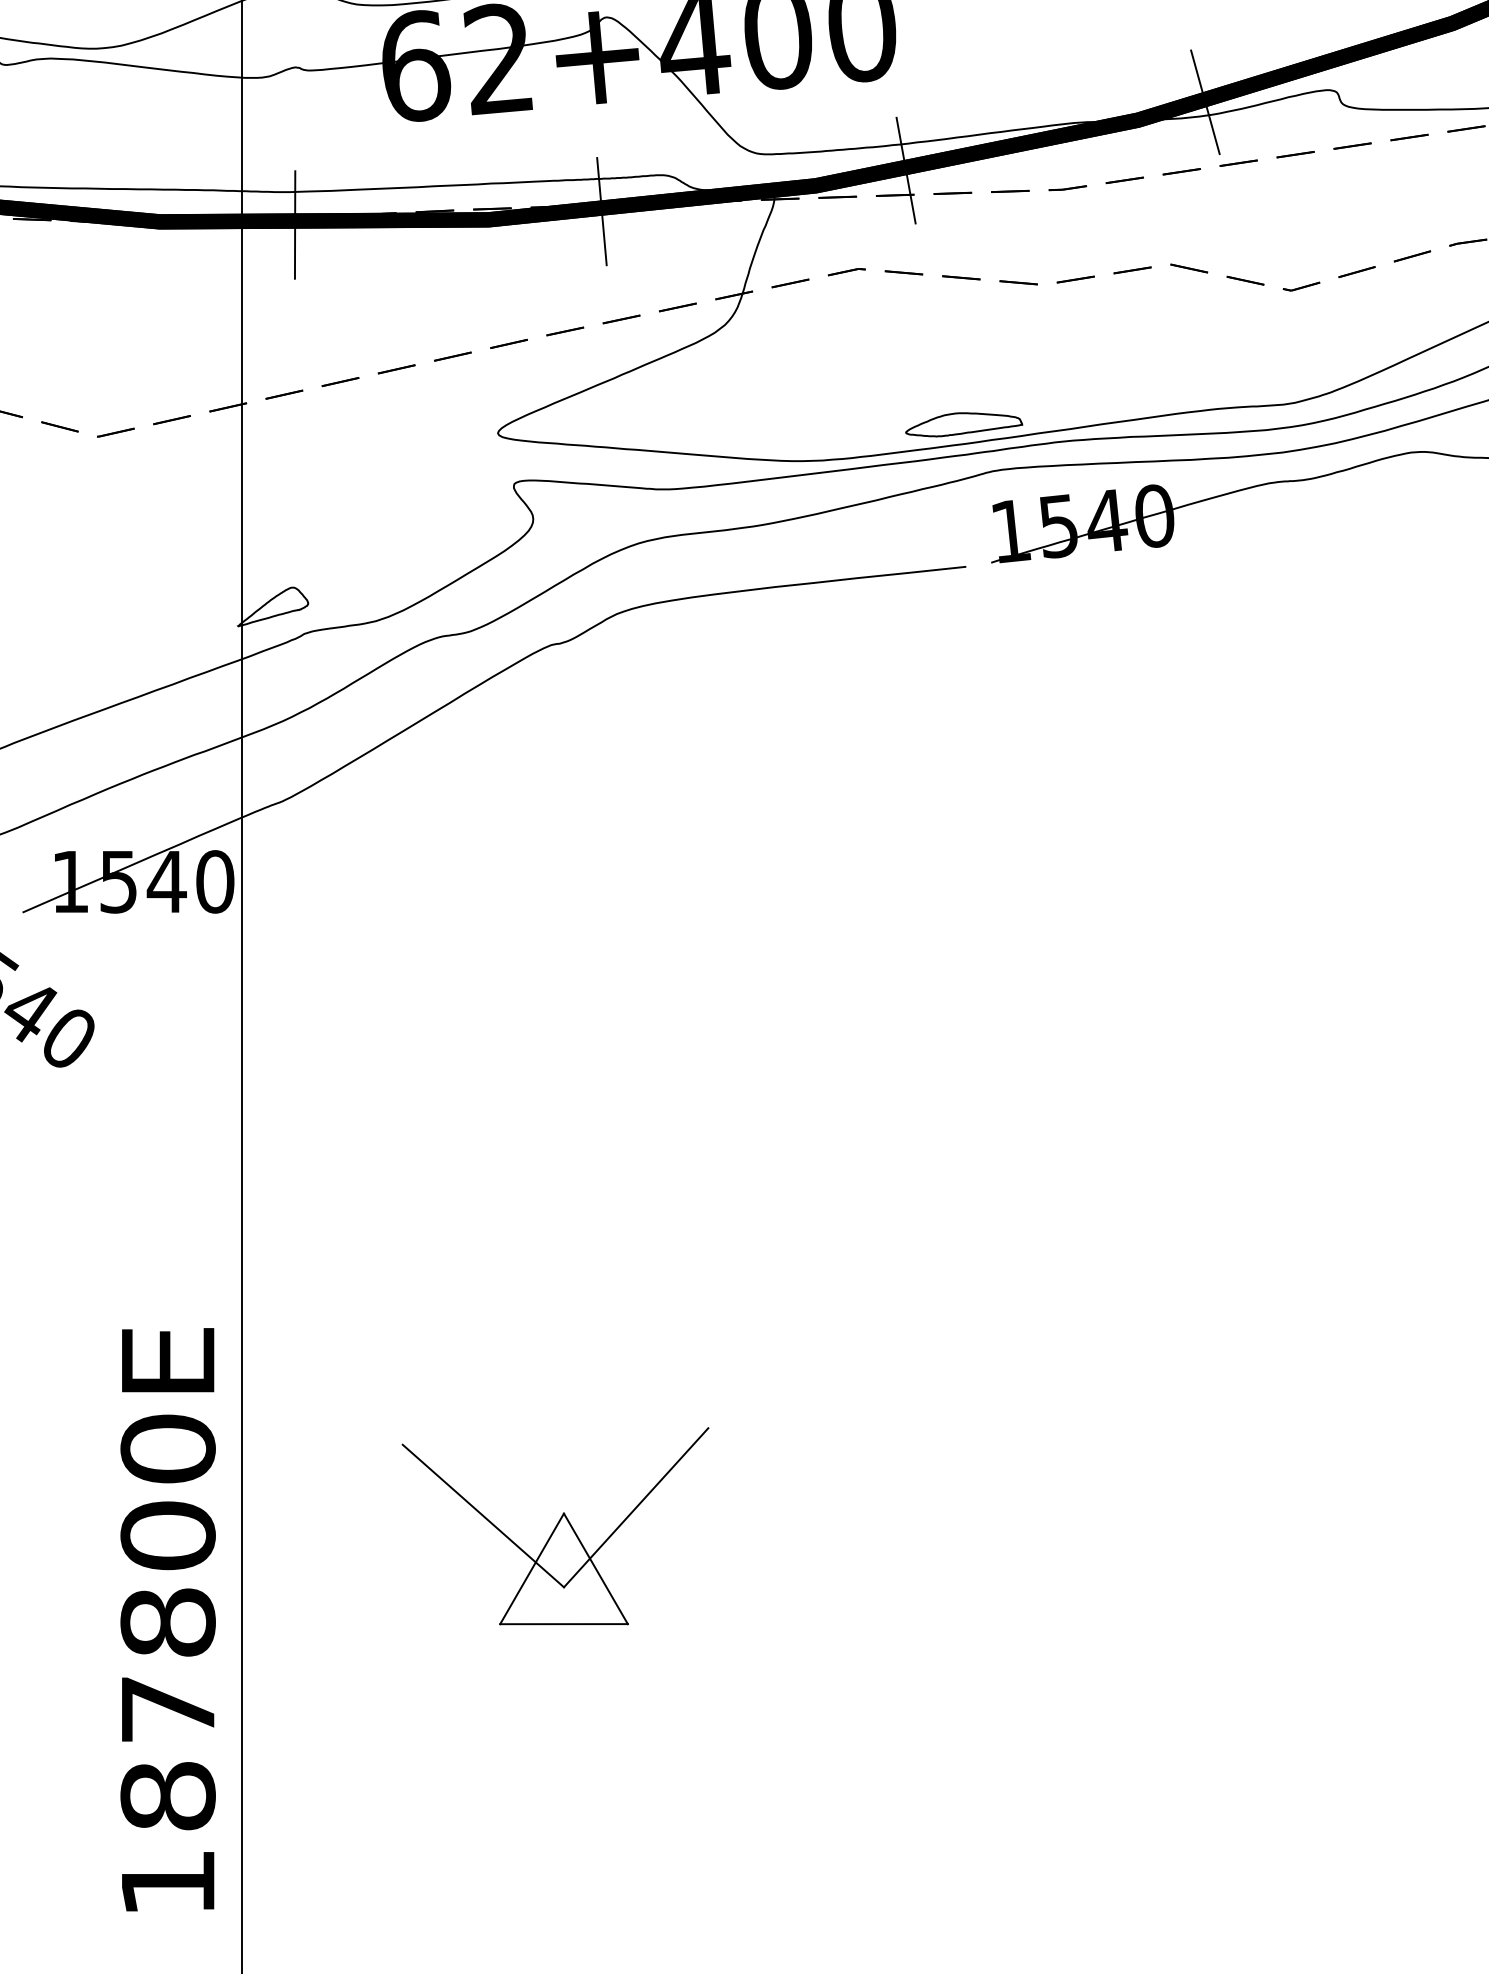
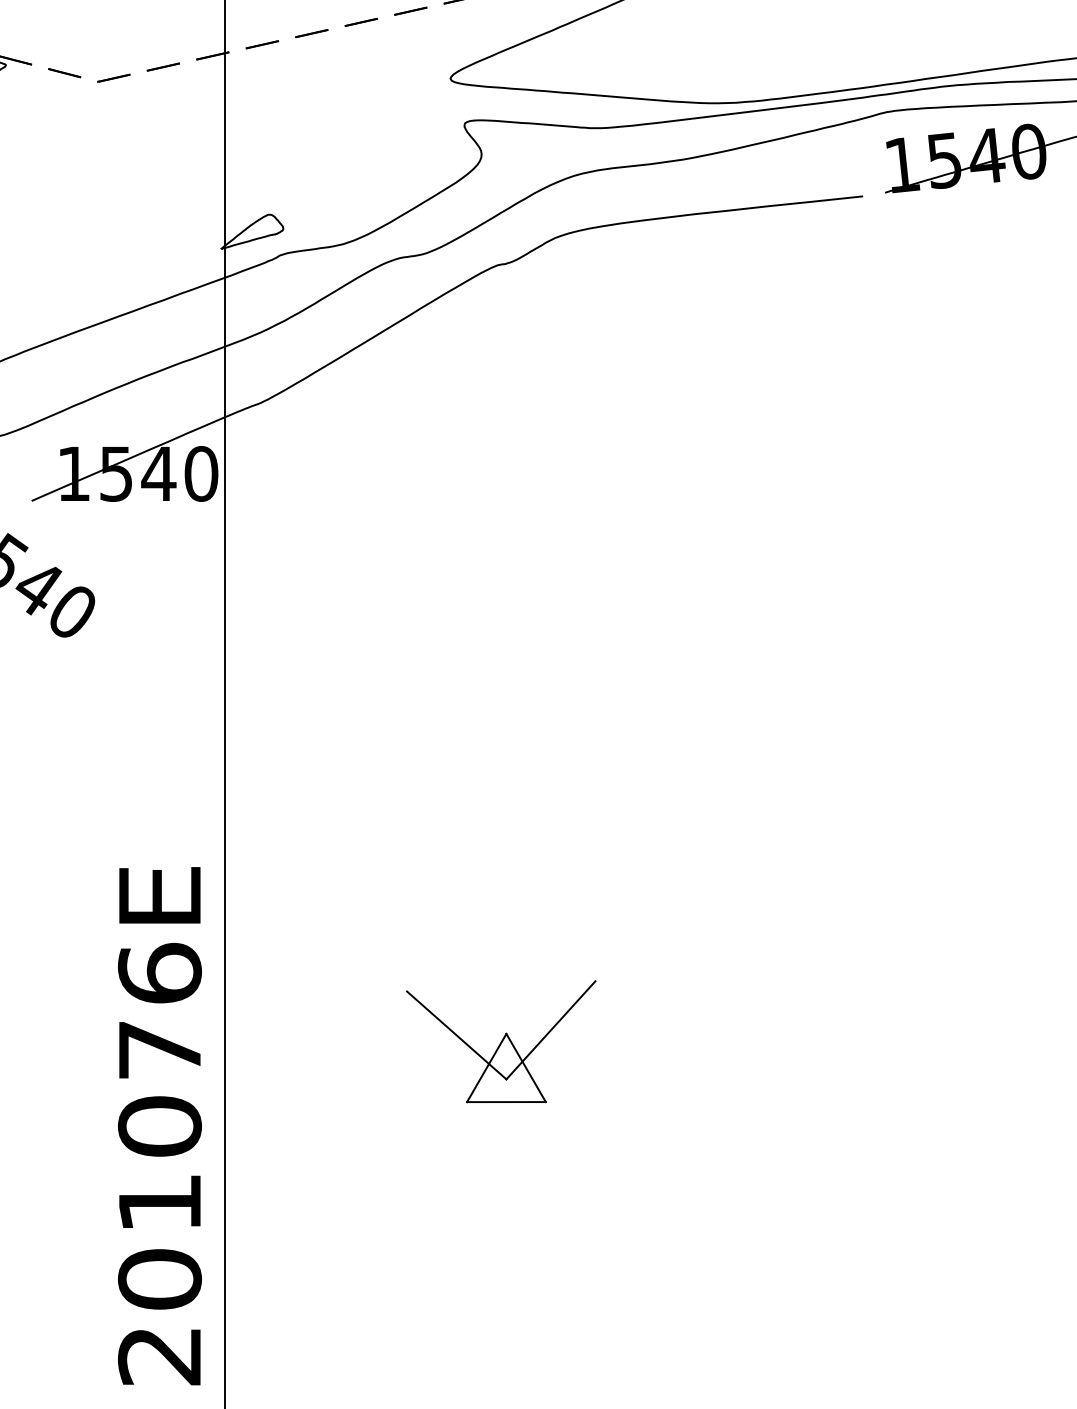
part: (964, 424) -> (861, 71), removed
part: (555, 1526) -> (501, 1041), size x0.7
text: (167, 1665) -> (159, 1164), 187800E -> 201076E

